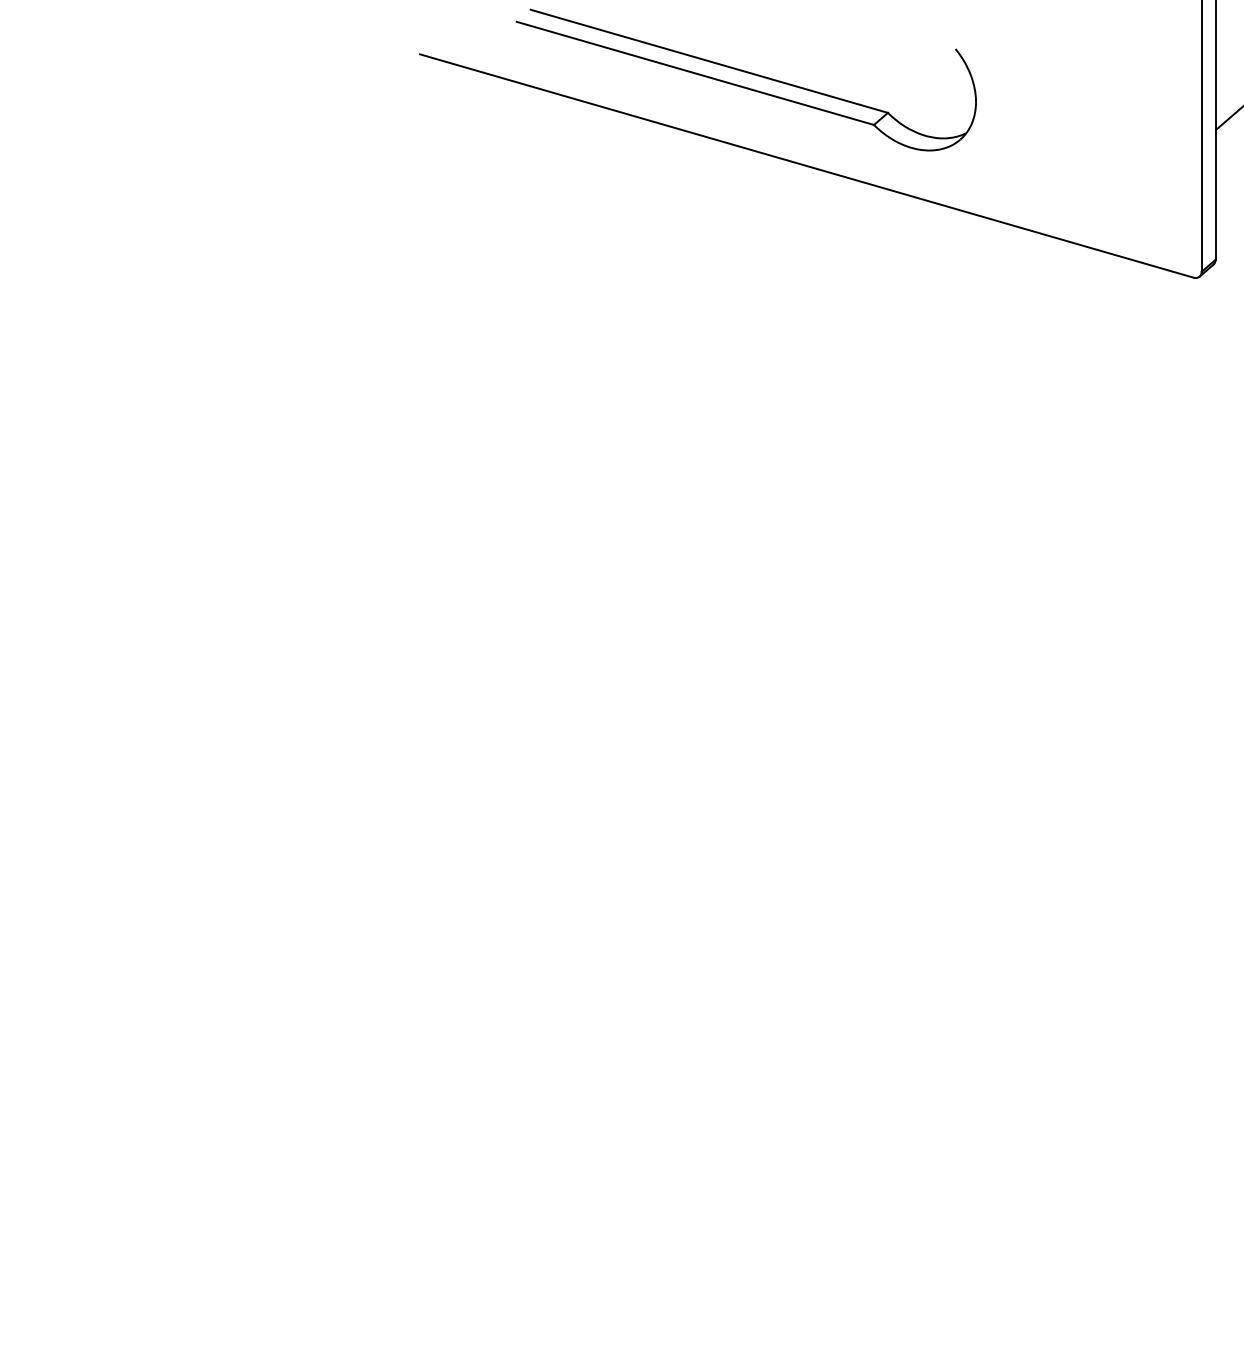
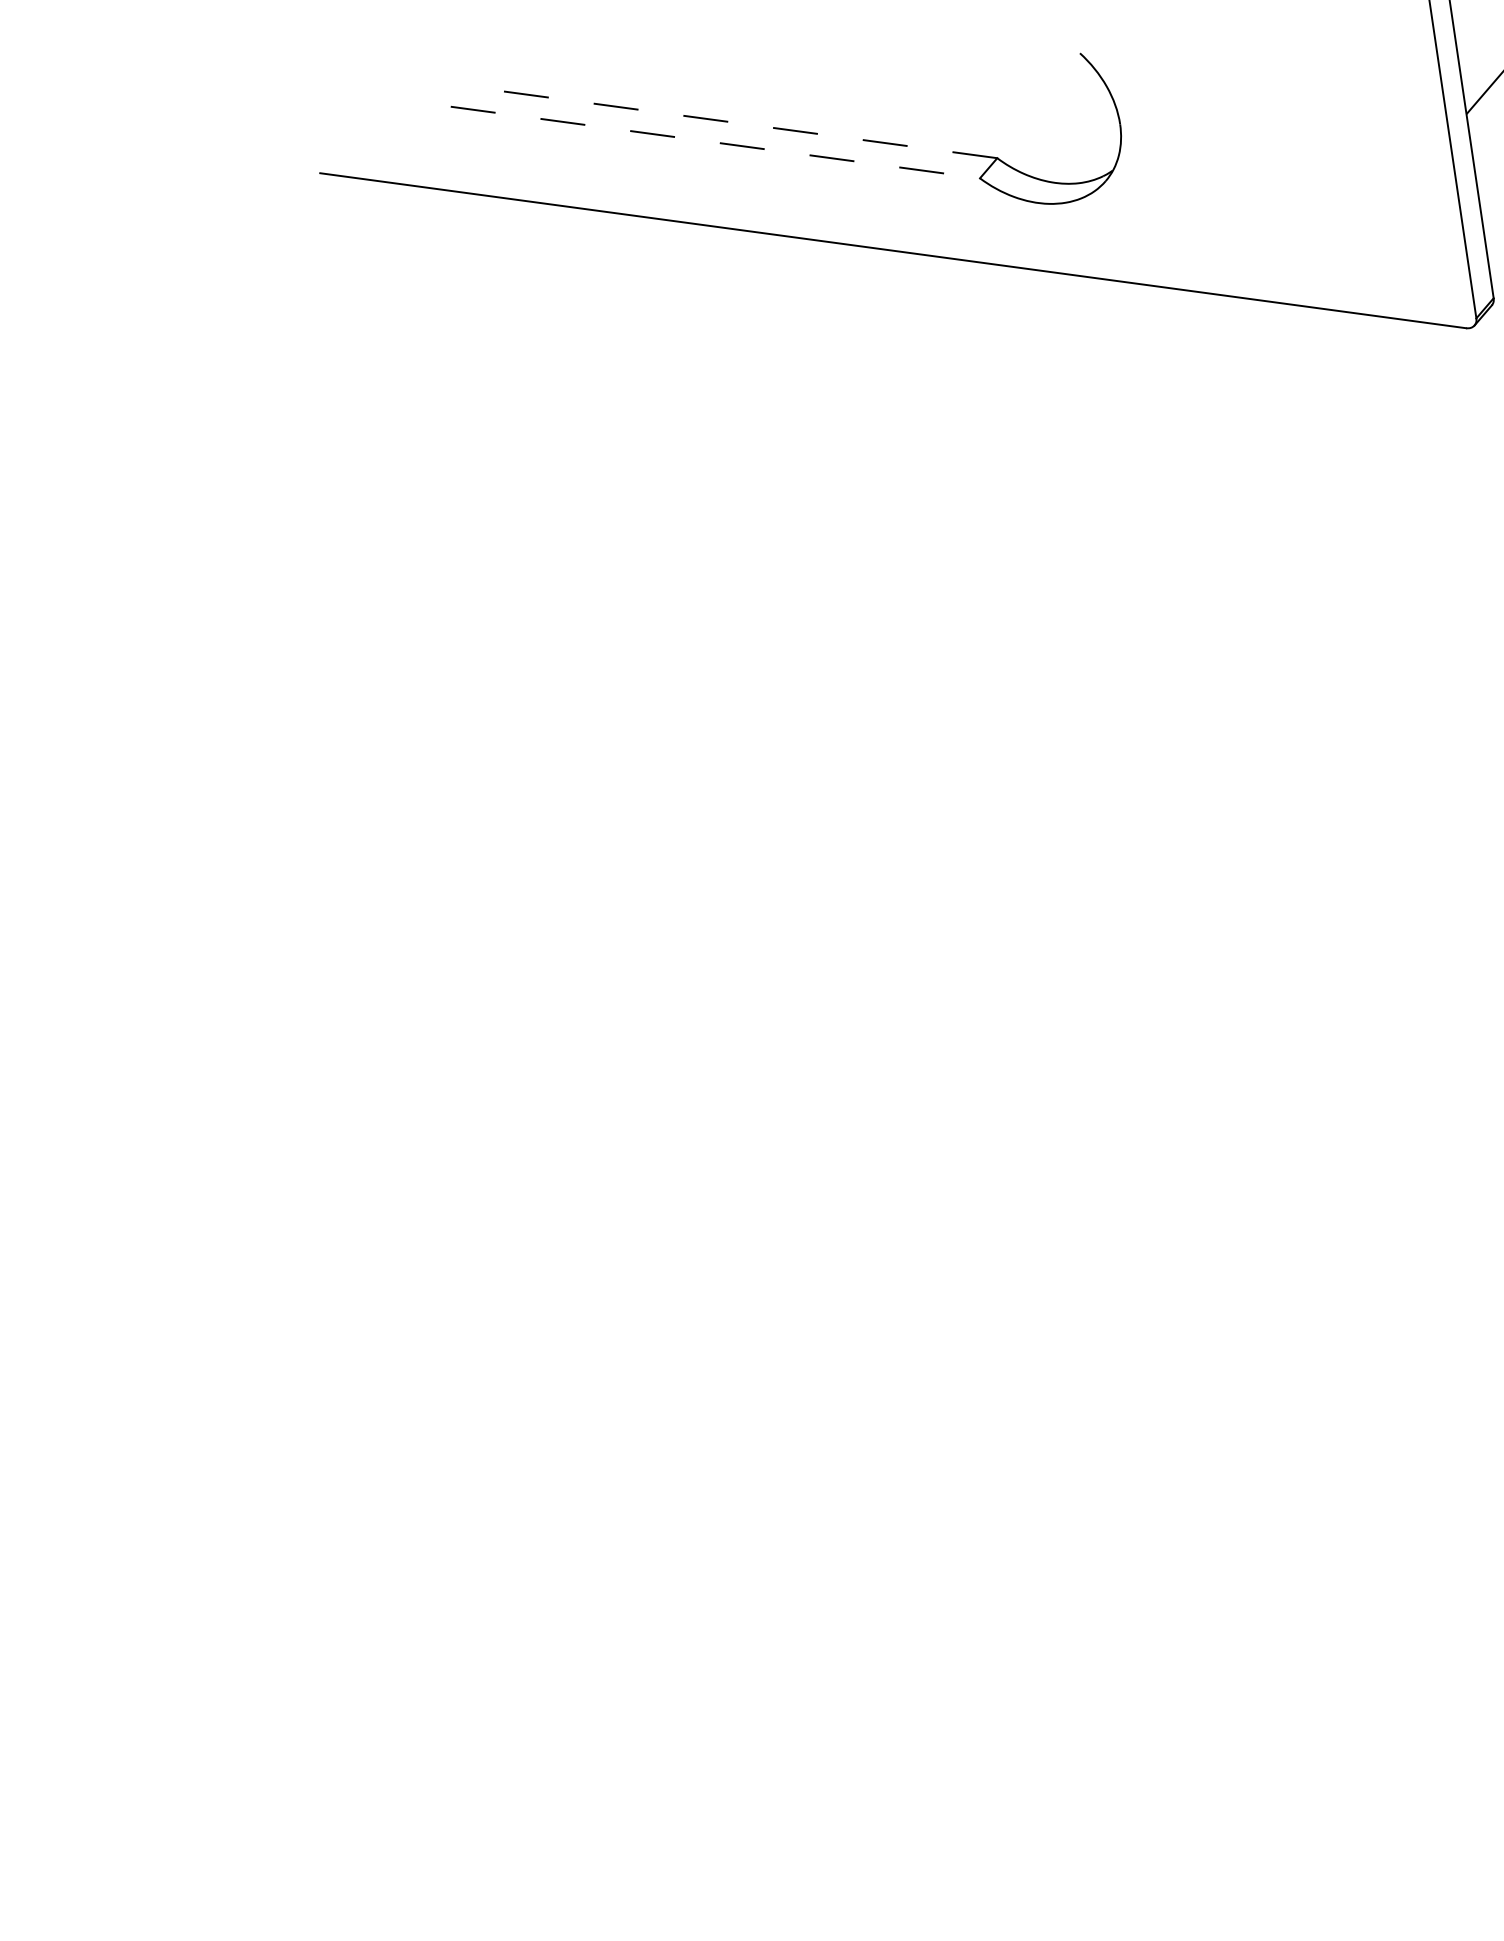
line: (709, 61) -> (732, 122), solid -> dashed
line: (695, 73) -> (715, 142), solid -> dashed

